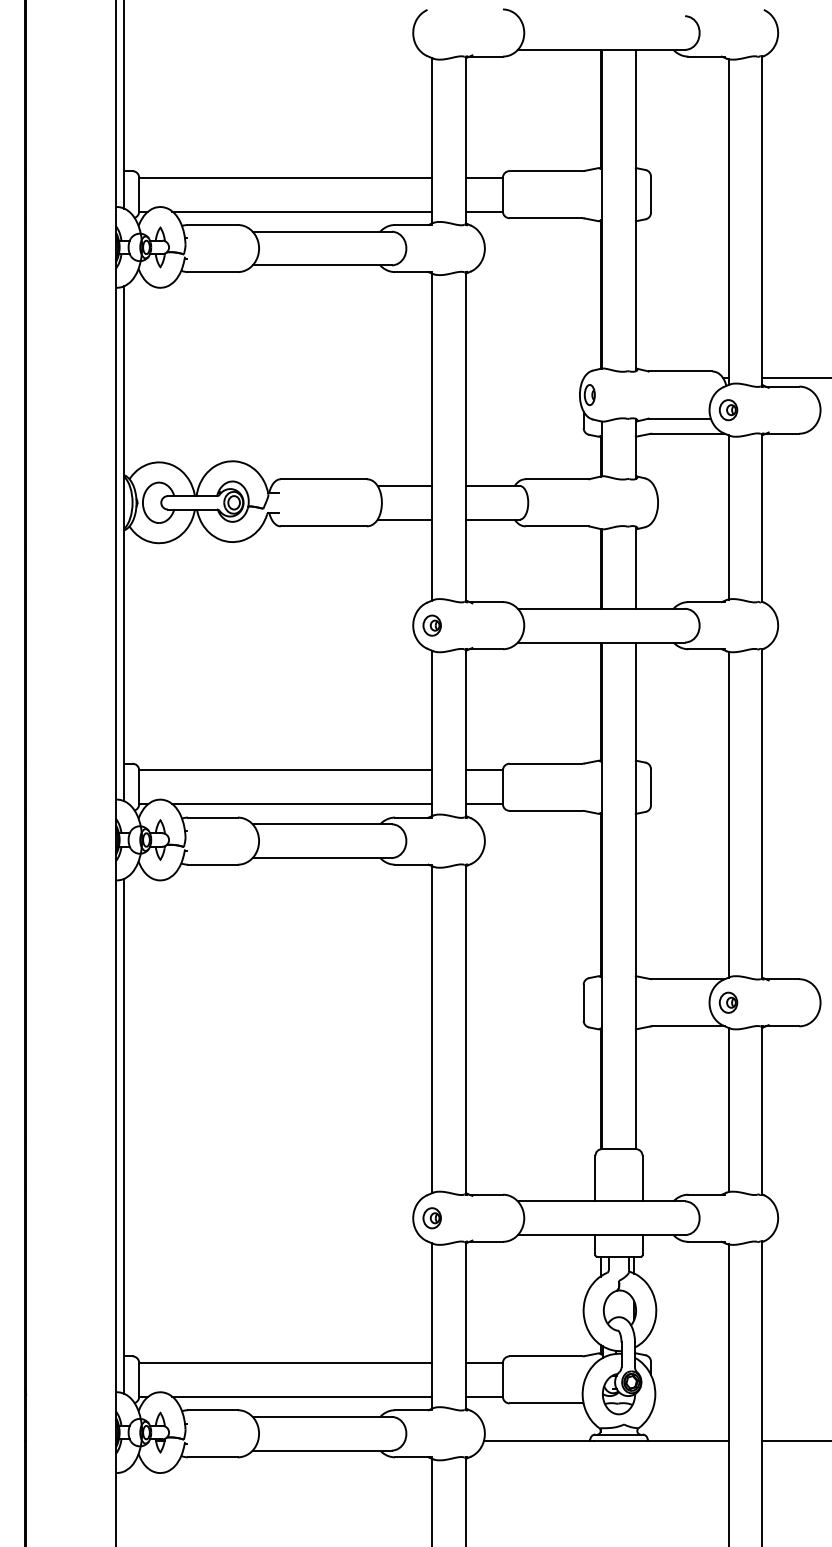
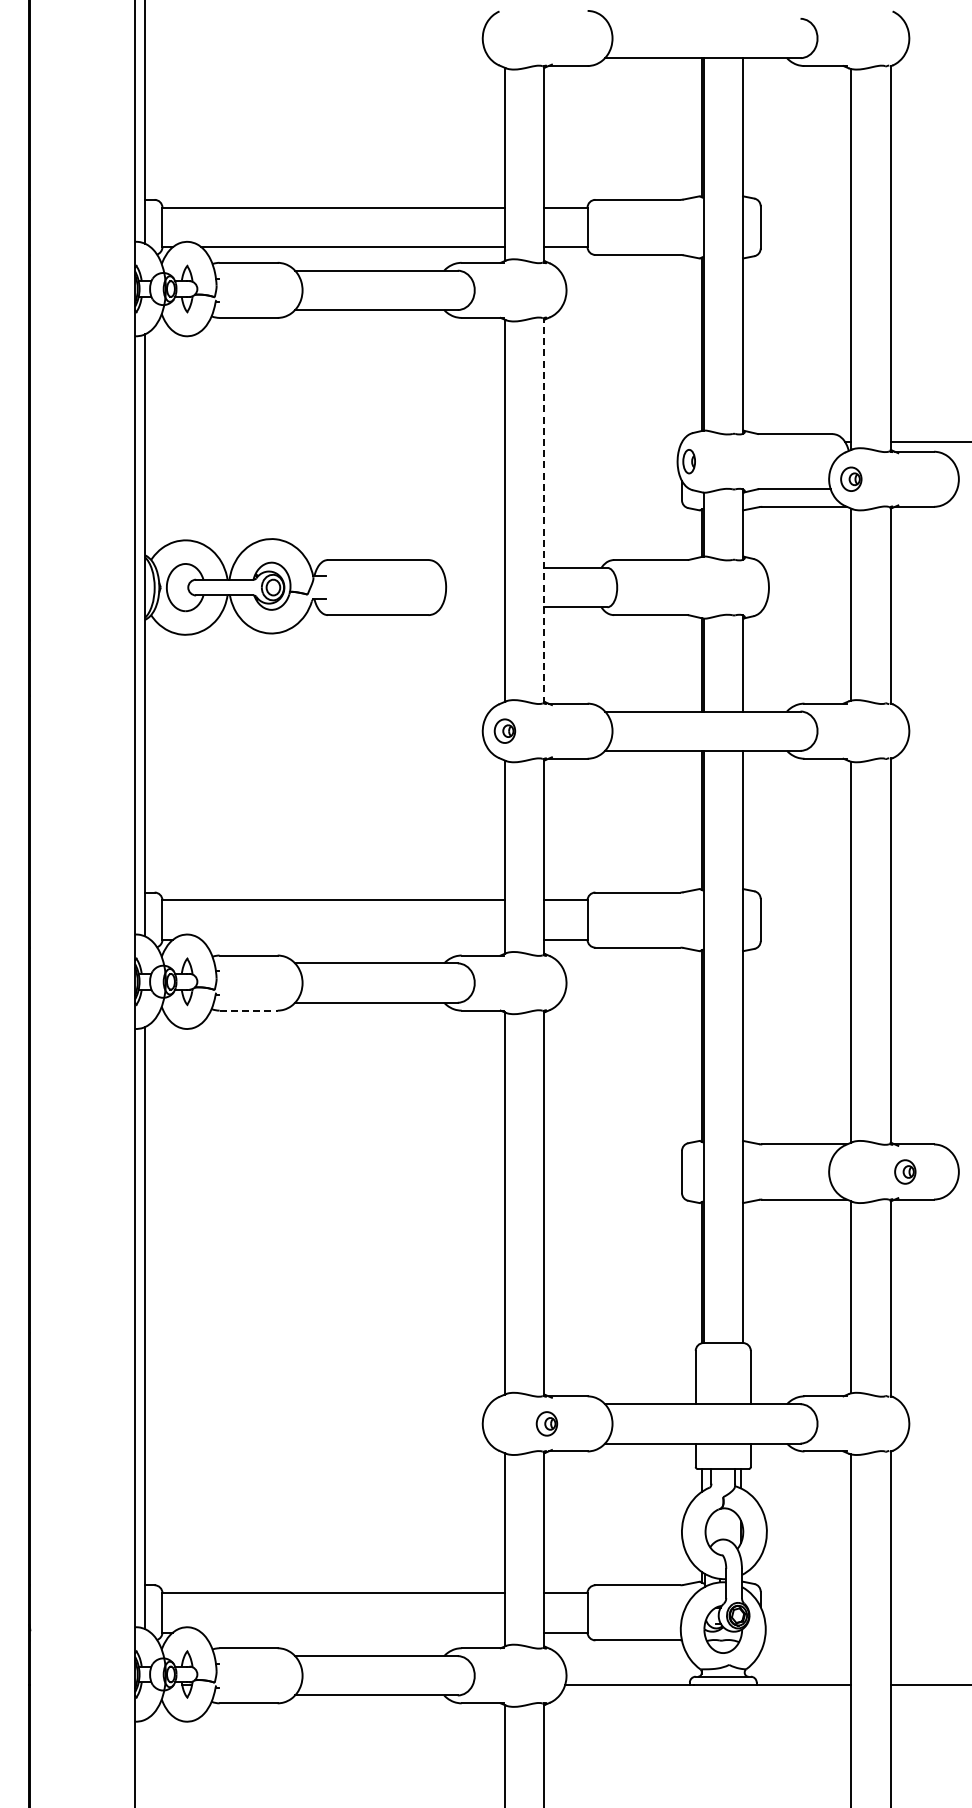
line: (466, 436) -> (544, 510), solid -> dashed
line: (404, 485) -> (472, 567), removed
line: (404, 519) -> (472, 607), removed
line: (301, 803) -> (352, 939), removed
line: (213, 864) -> (249, 1010), solid -> dashed
part: (728, 1002) -> (905, 1171), moved
part: (431, 1217) -> (546, 1423), moved
line: (301, 1396) -> (352, 1632), removed

